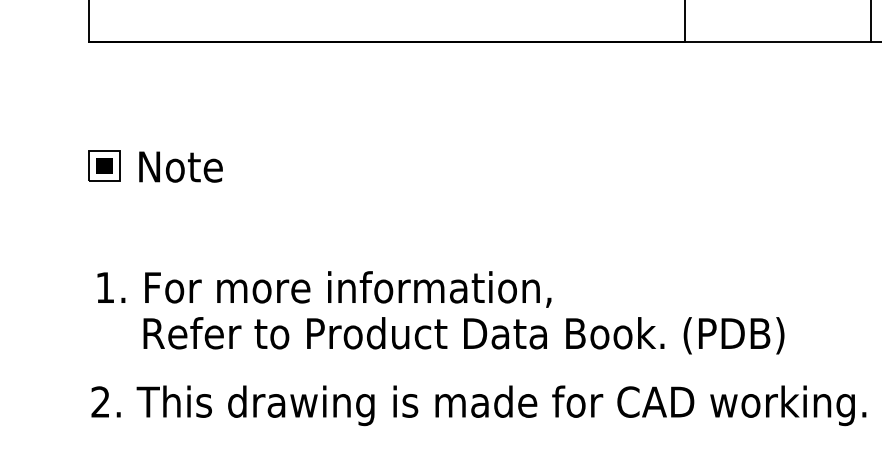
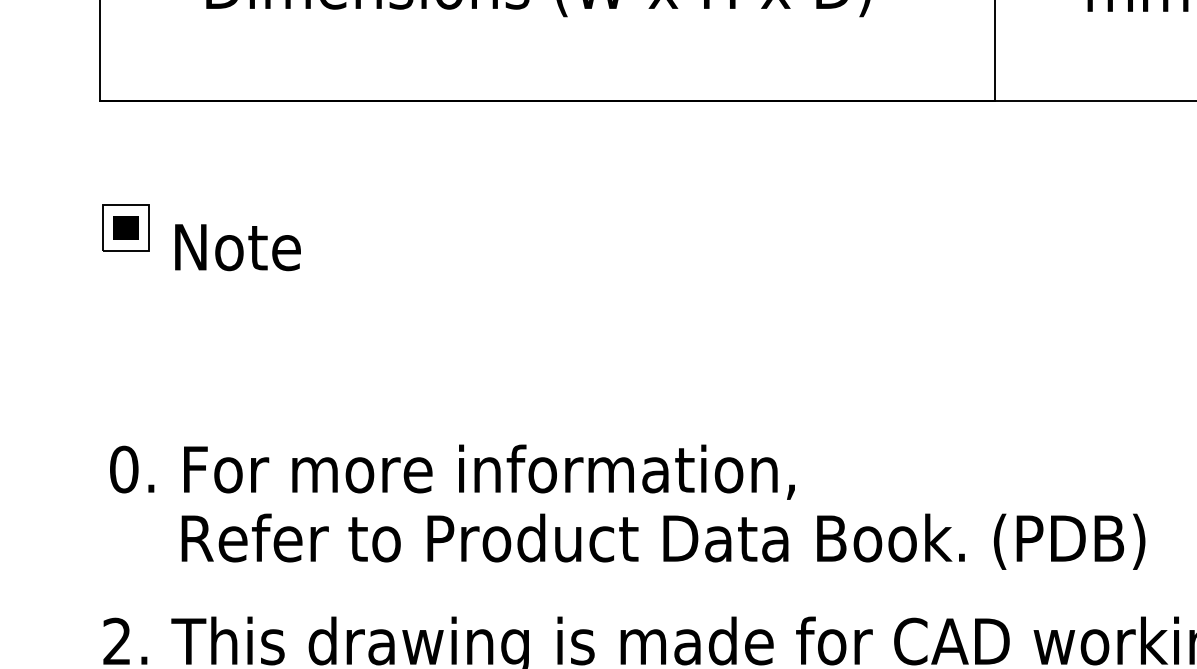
part: (104, 165) -> (125, 227), moved
text: (180, 166) -> (237, 246), moved
text: (105, 287) -> (124, 469), 1. -> 0.

